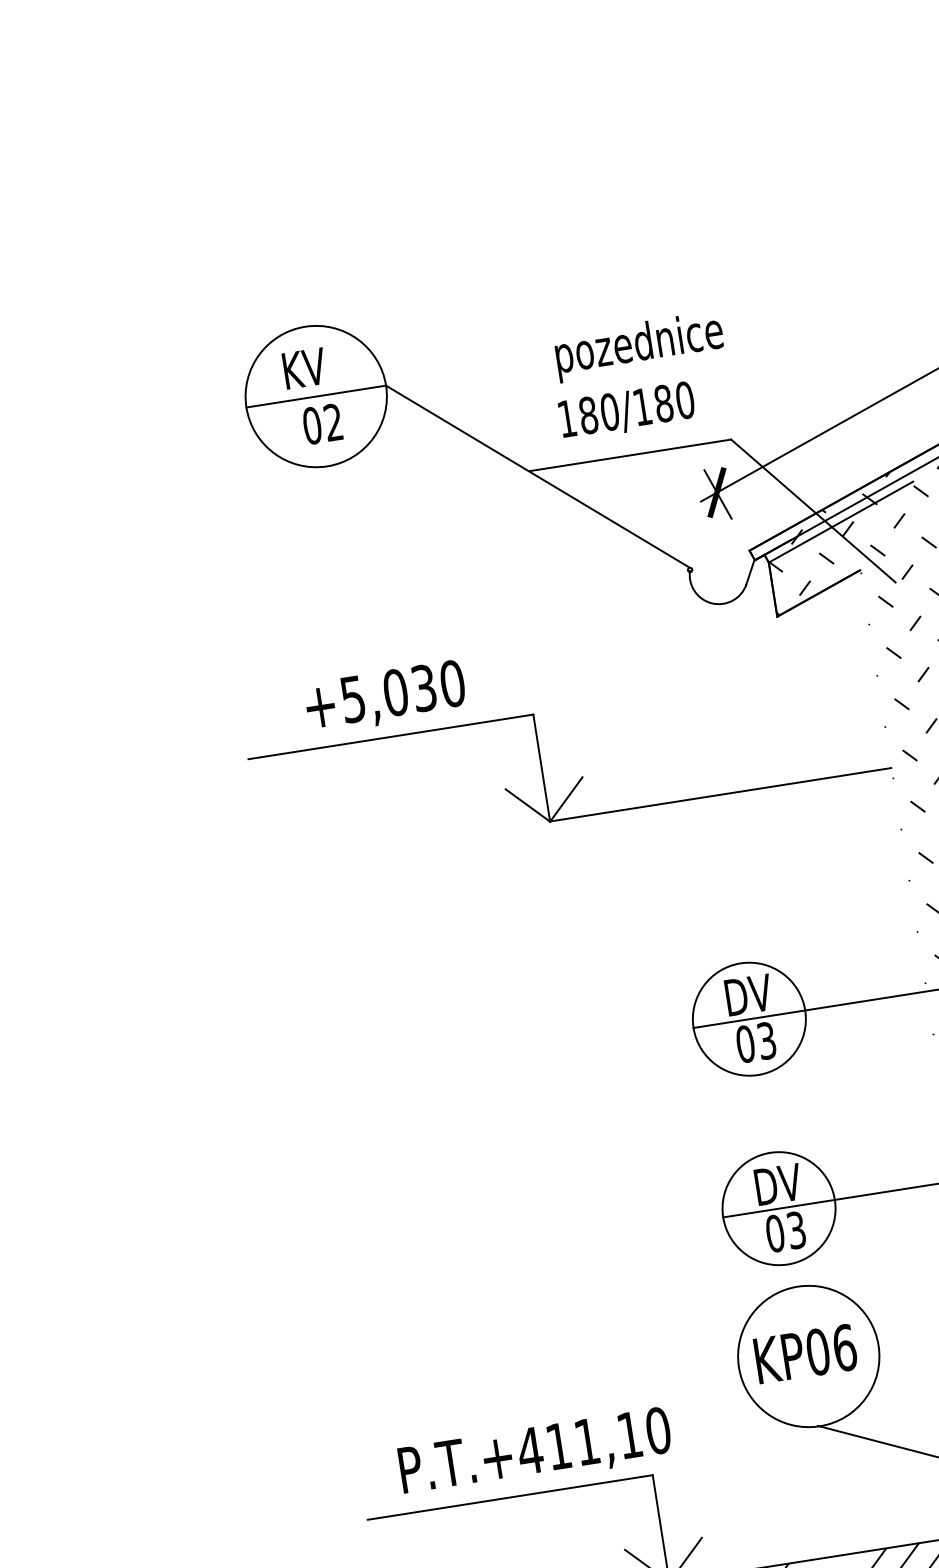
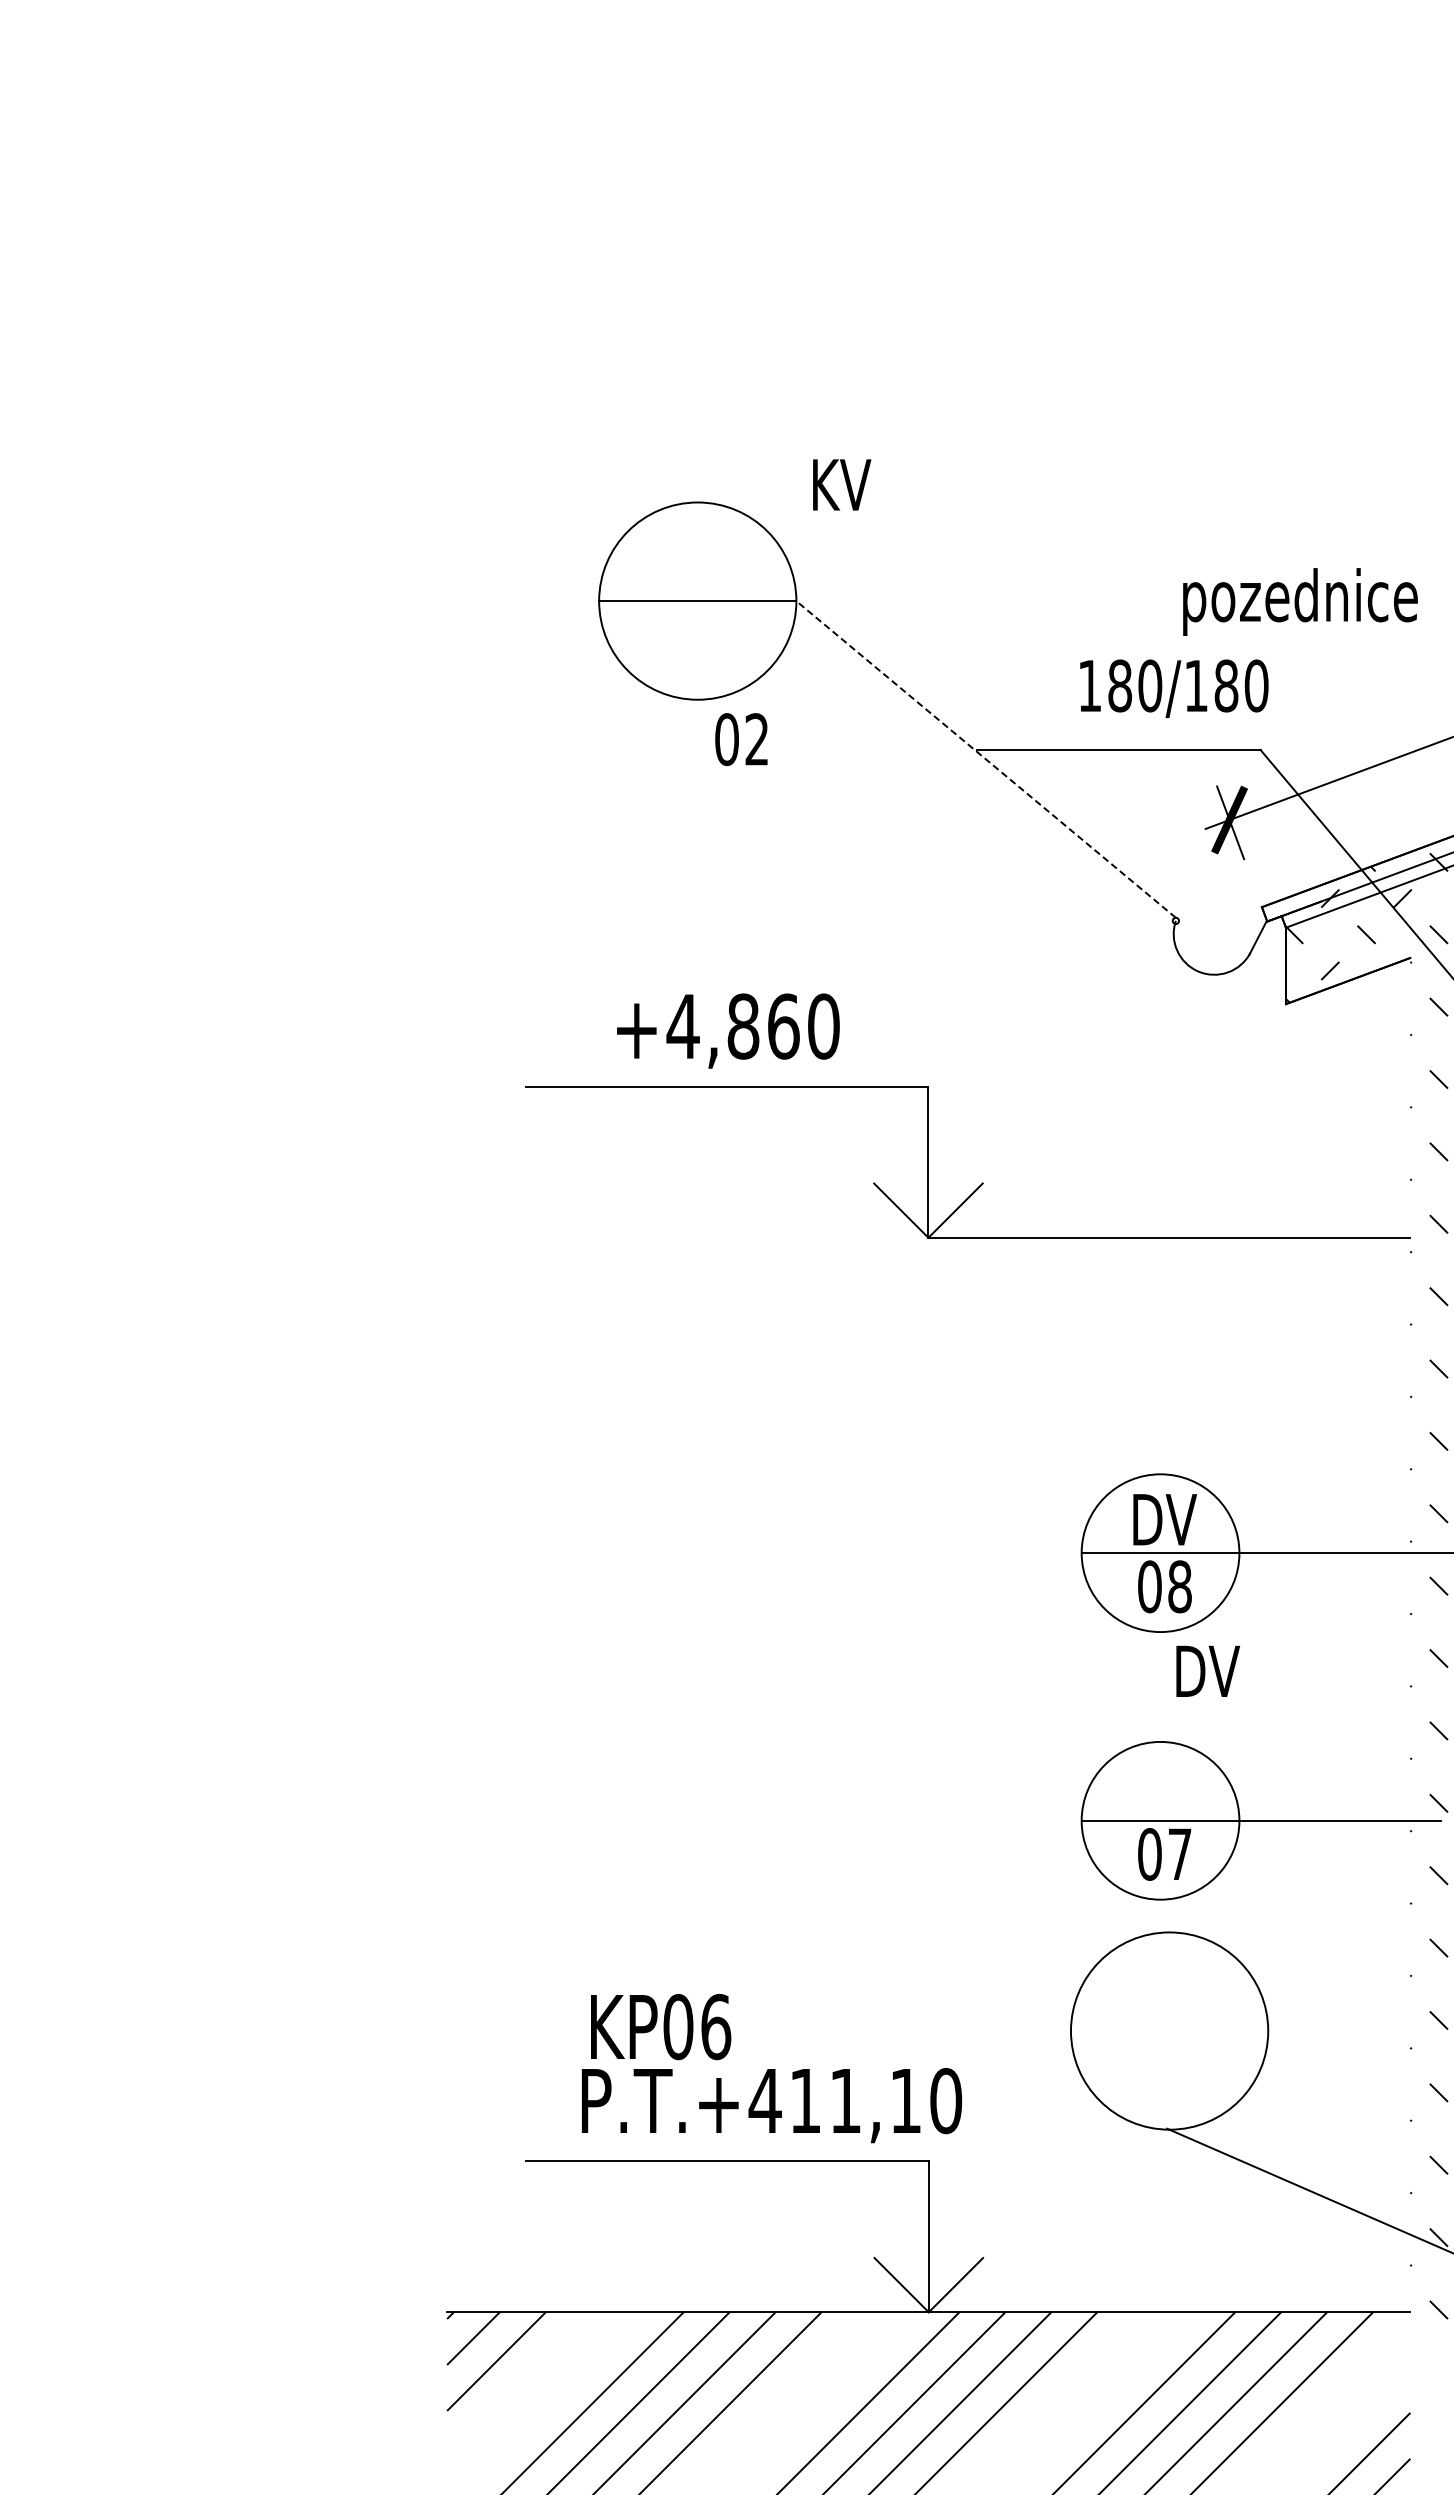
text: (639, 346) -> (1300, 601), moved
text: (305, 368) -> (842, 484), moved
text: (627, 411) -> (1174, 688), moved
text: (322, 424) -> (741, 739), moved
line: (537, 476) -> (985, 759), solid -> dashed
text: (388, 693) -> (732, 1026), +5,030 -> +4,860
text: (766, 1040) -> (1179, 1586), 03 -> 08
text: (778, 1183) -> (1208, 1670), moved
text: (796, 1230) -> (1179, 1854), 03 -> 07
text: (806, 1354) -> (661, 2027), moved

